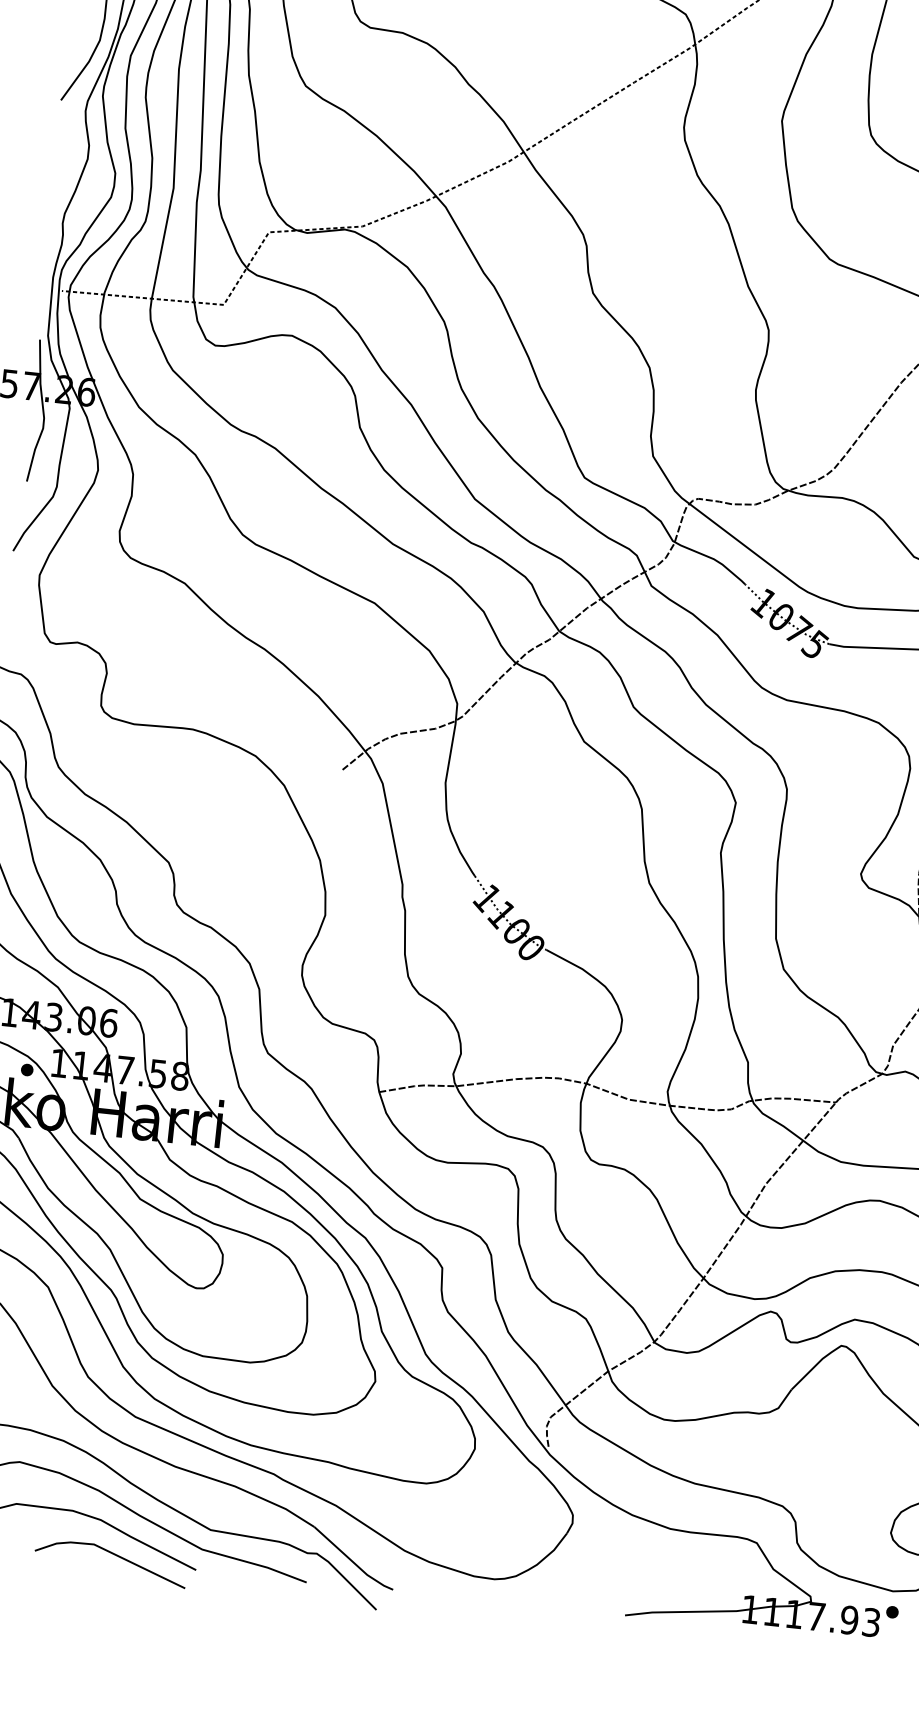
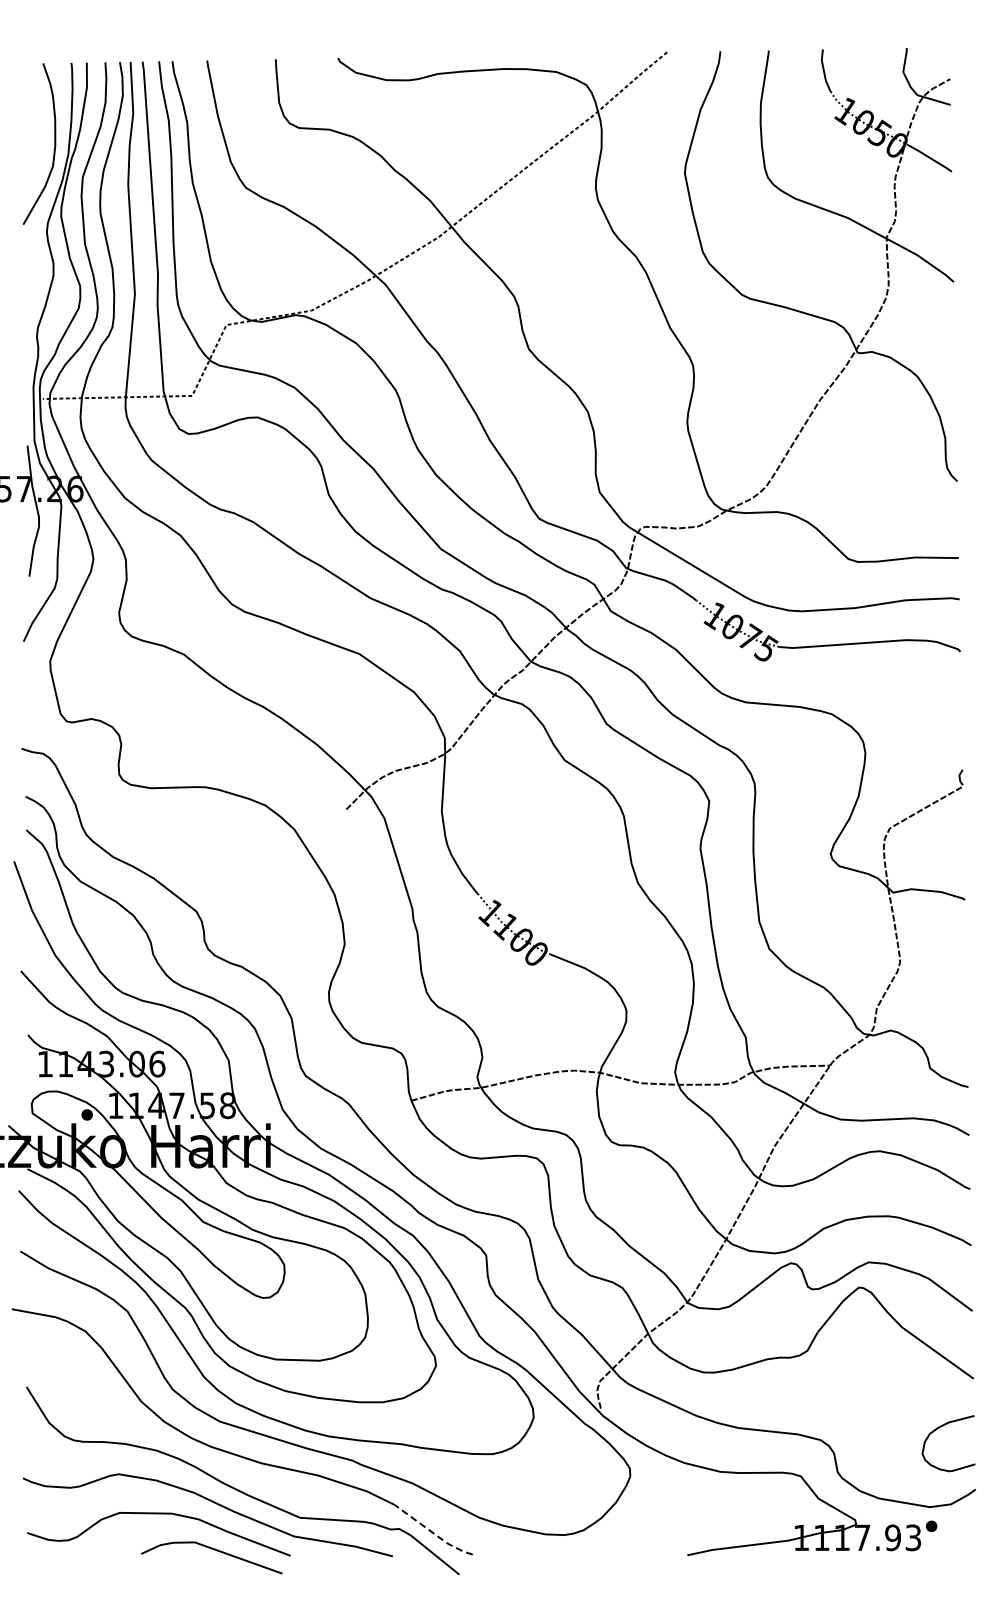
line: (353, 1562) -> (433, 1533), solid -> dashed

